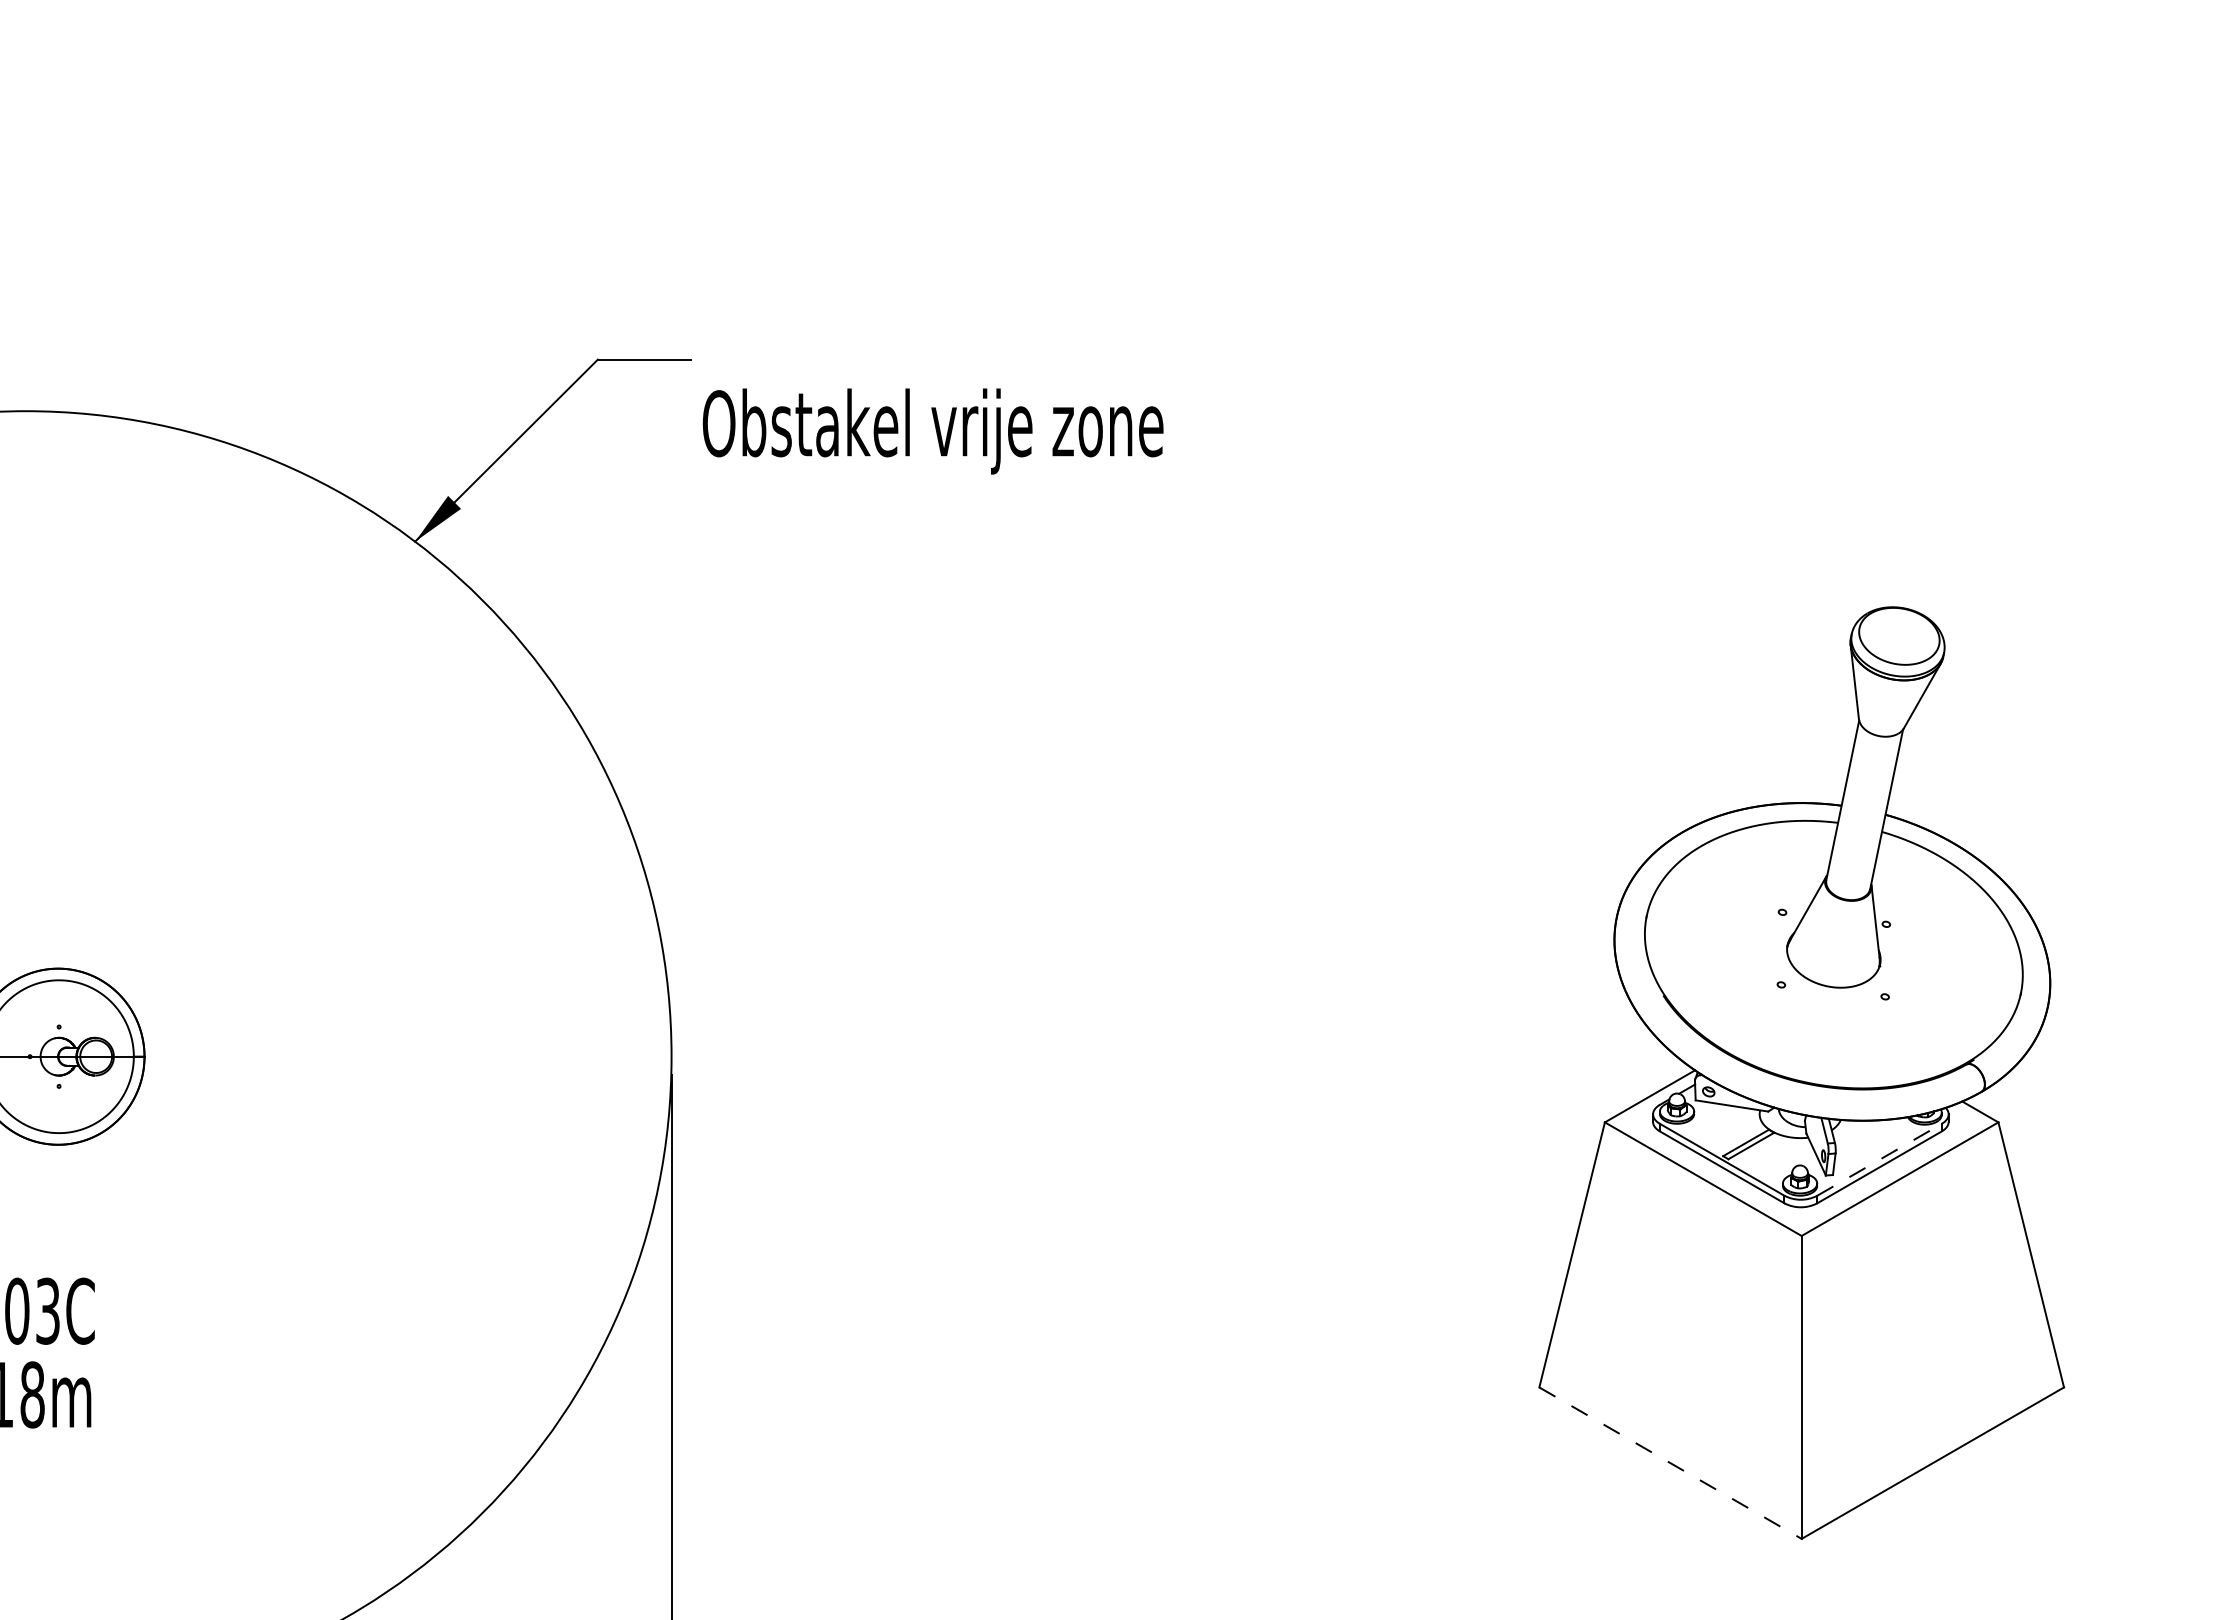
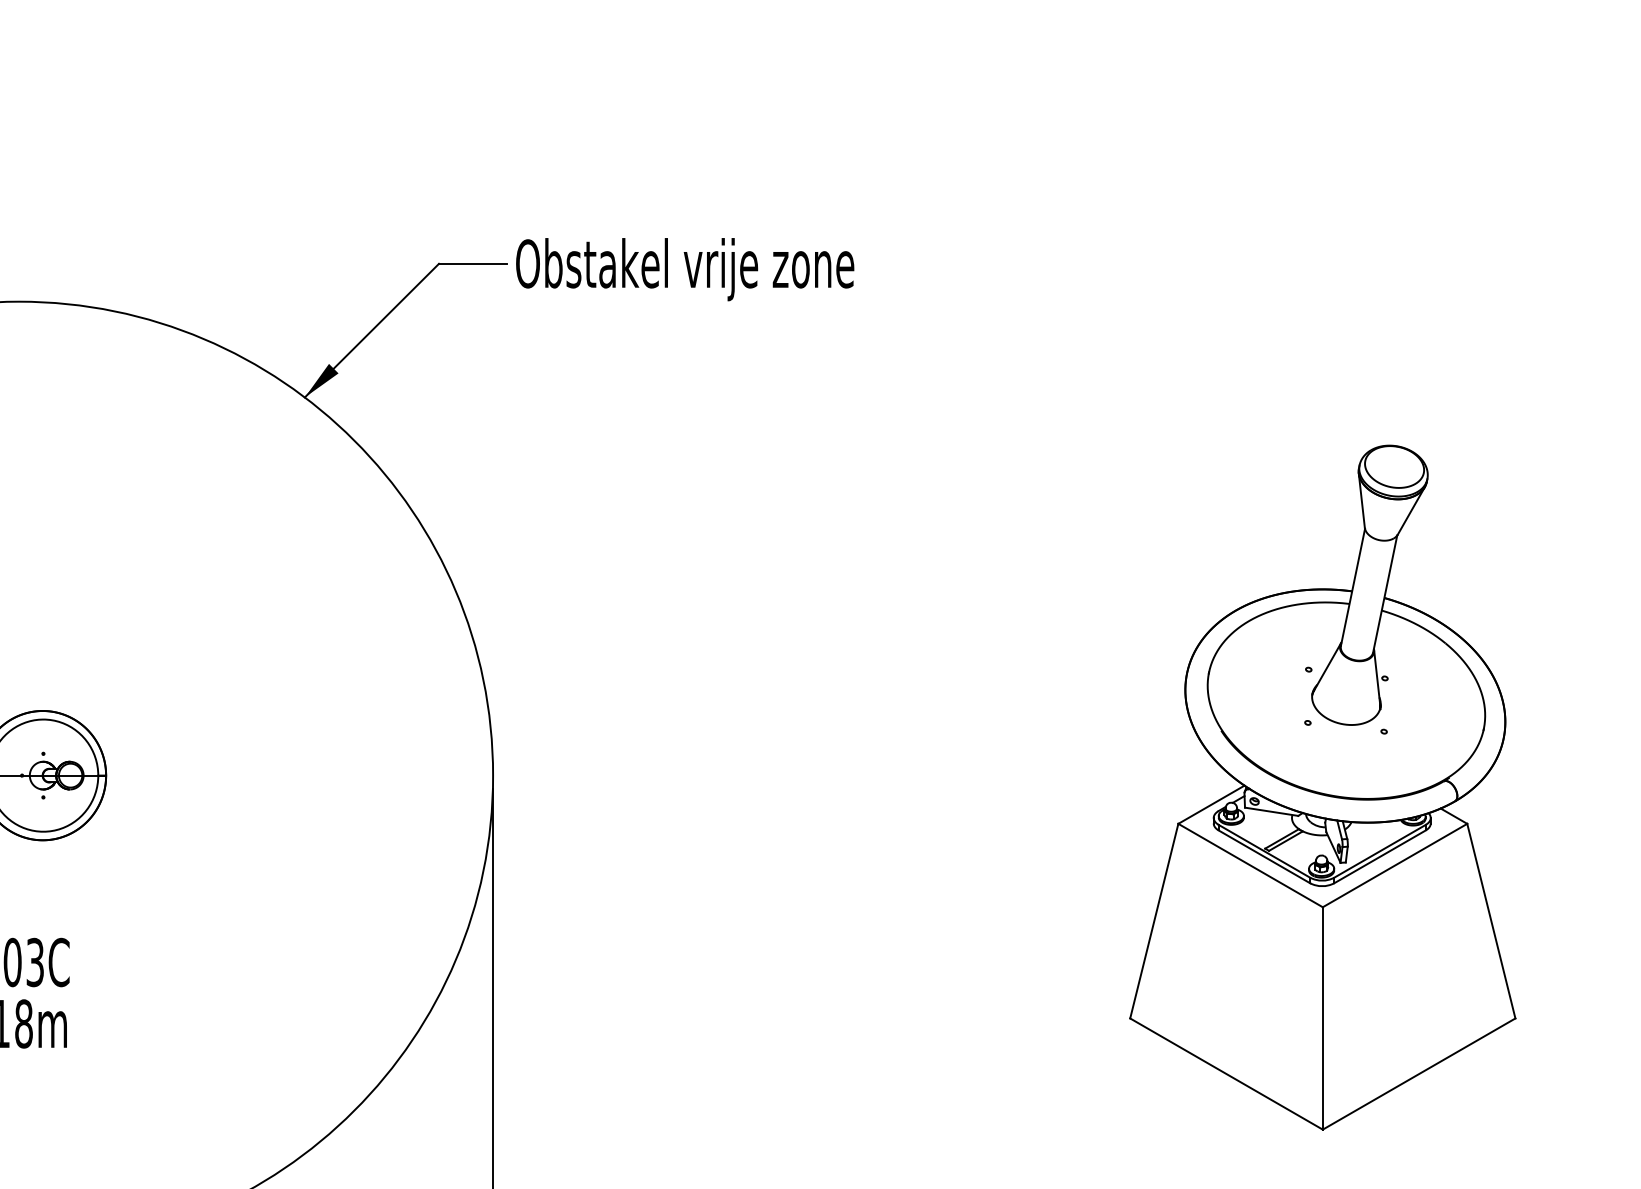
text: (932, 431) -> (684, 269), moved
line: (1879, 1159) -> (1379, 851), dashed -> solid
line: (1670, 1463) -> (1226, 1074), dashed -> solid

